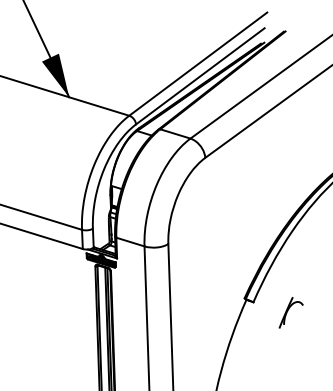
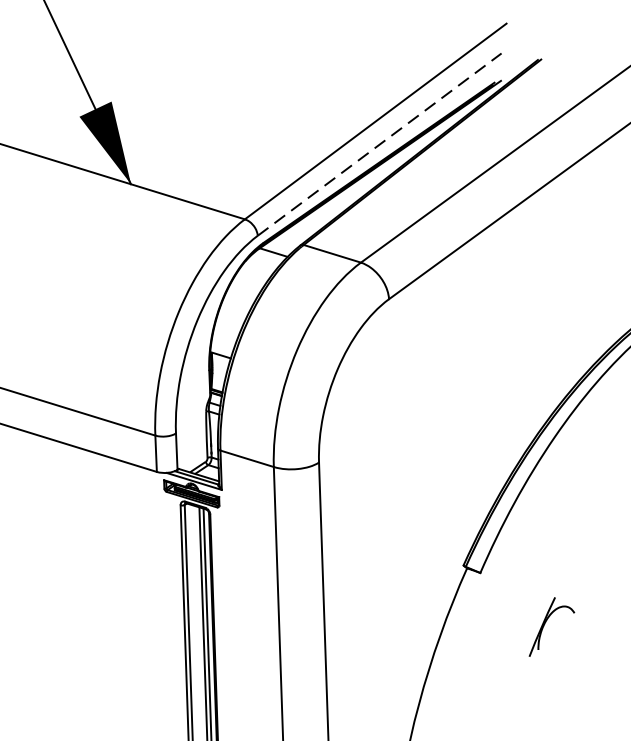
line: (200, 76) -> (379, 144), solid -> dashed
part: (290, 312) -> (550, 626), moved

